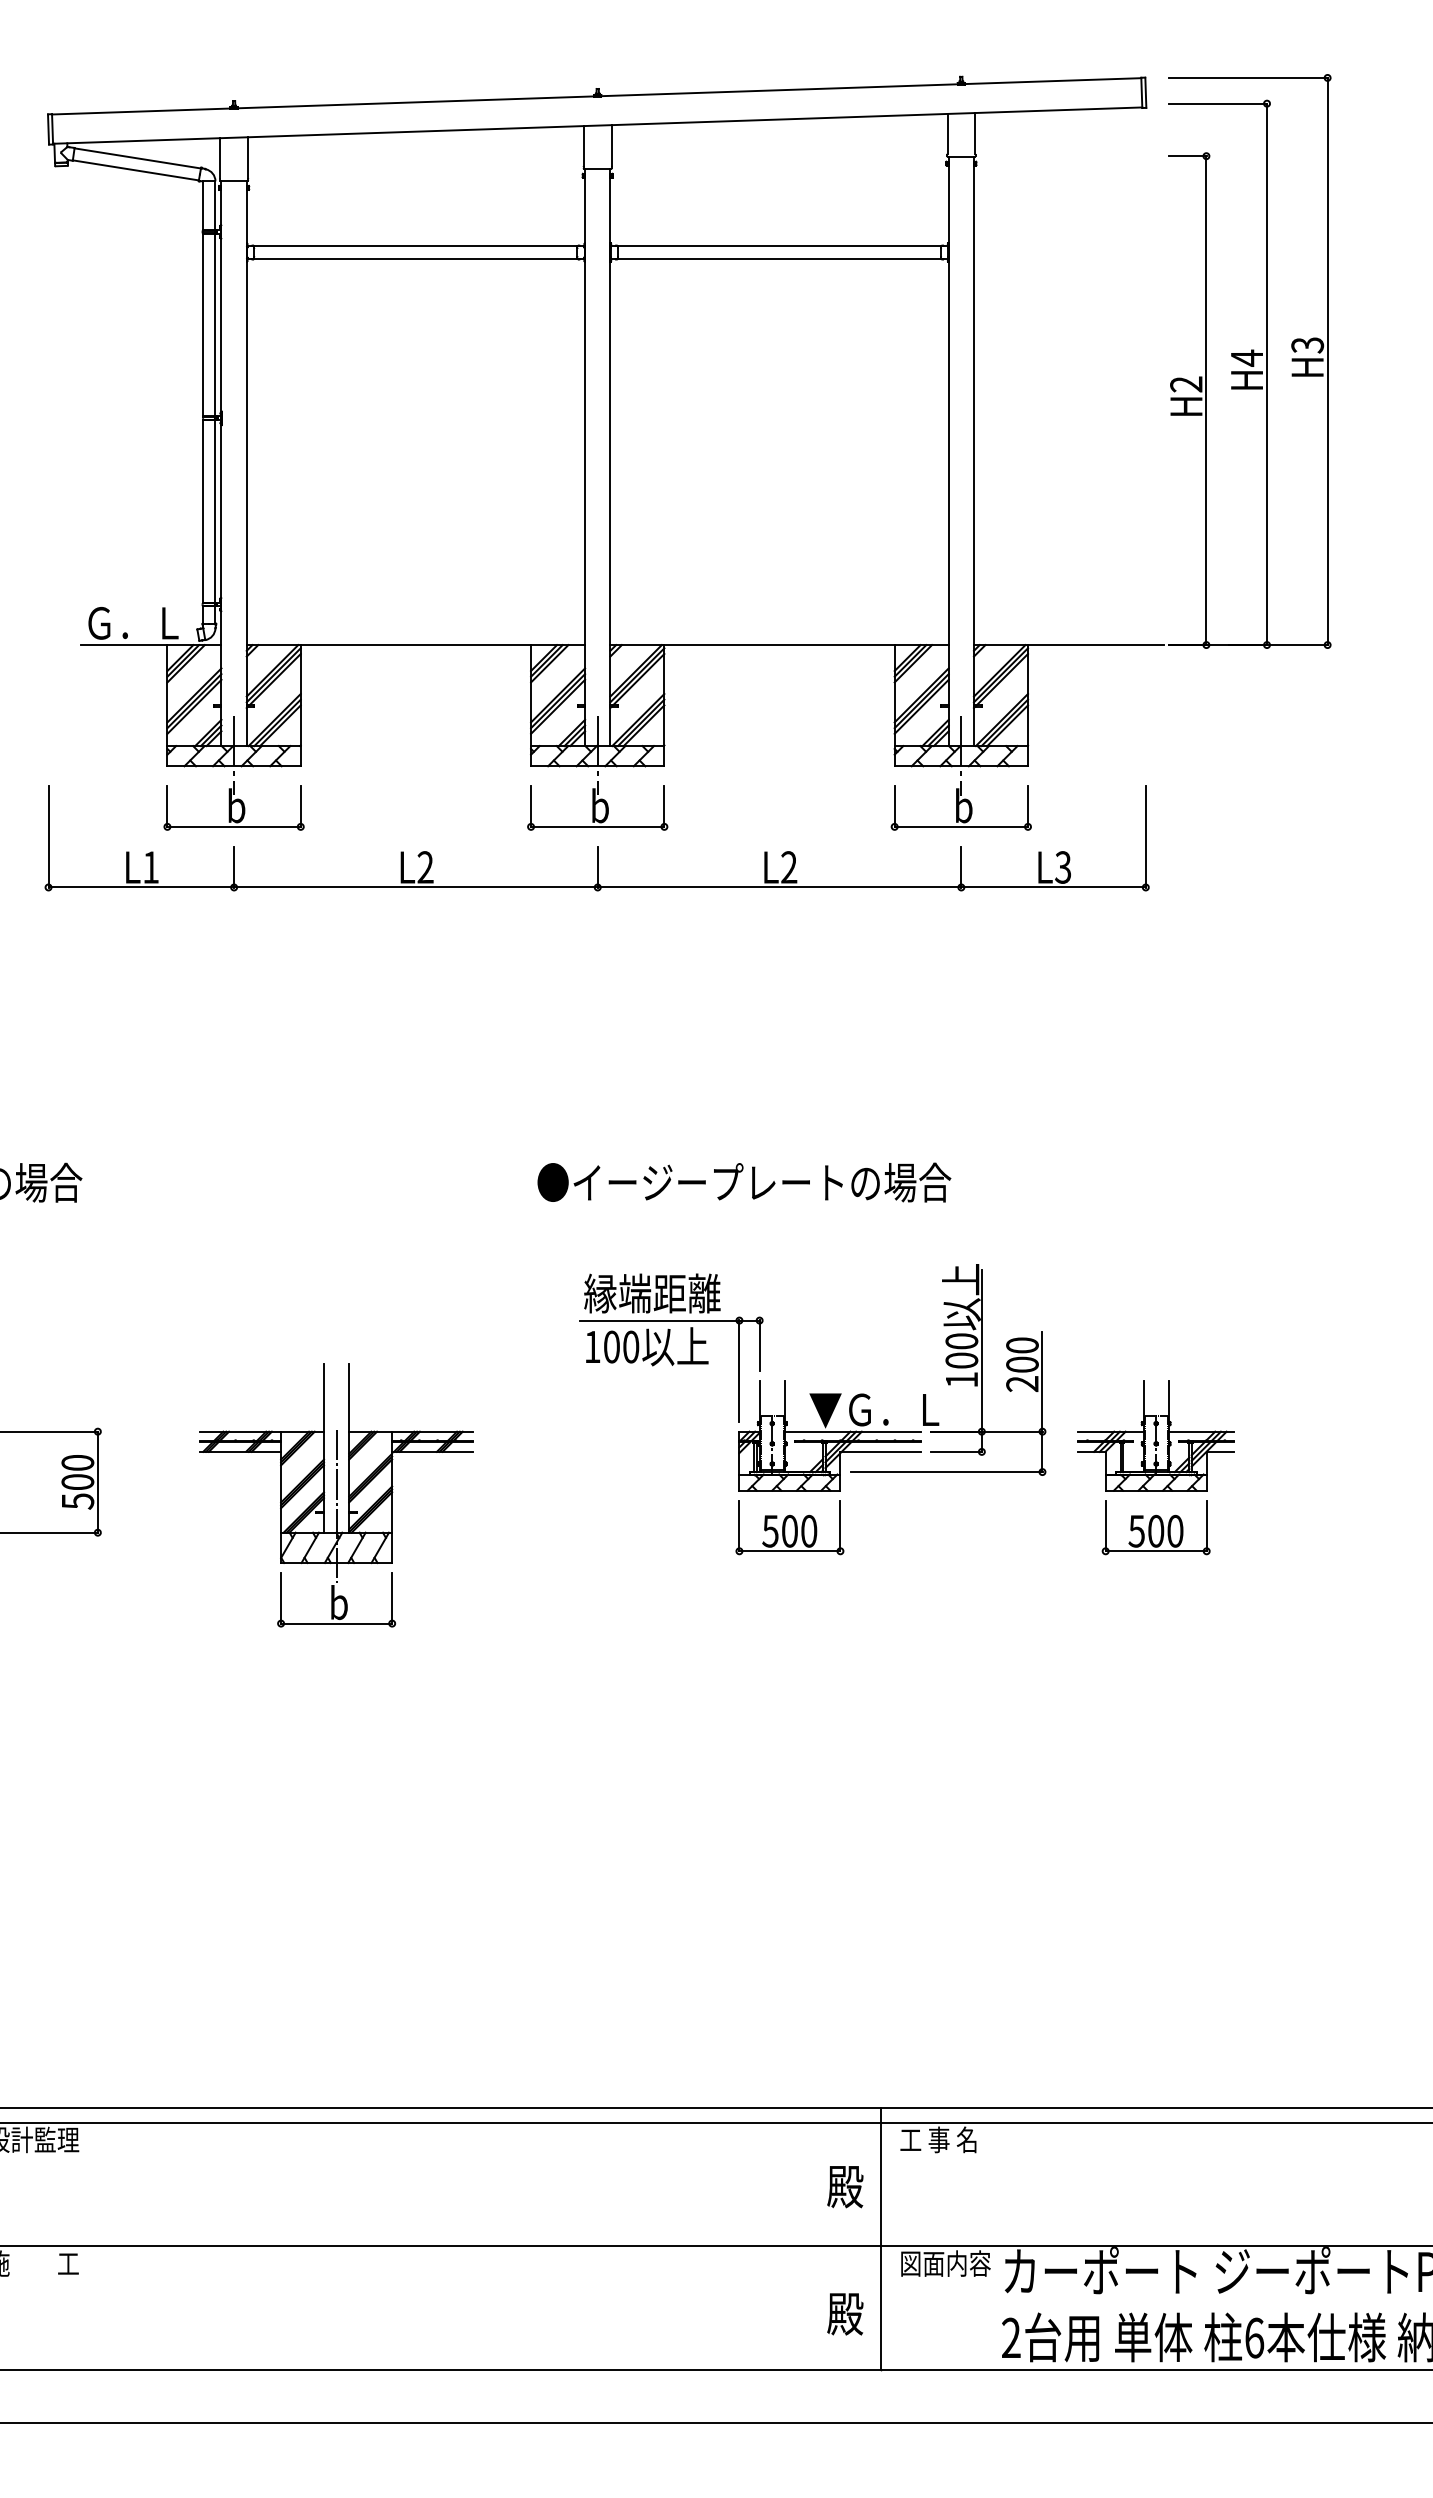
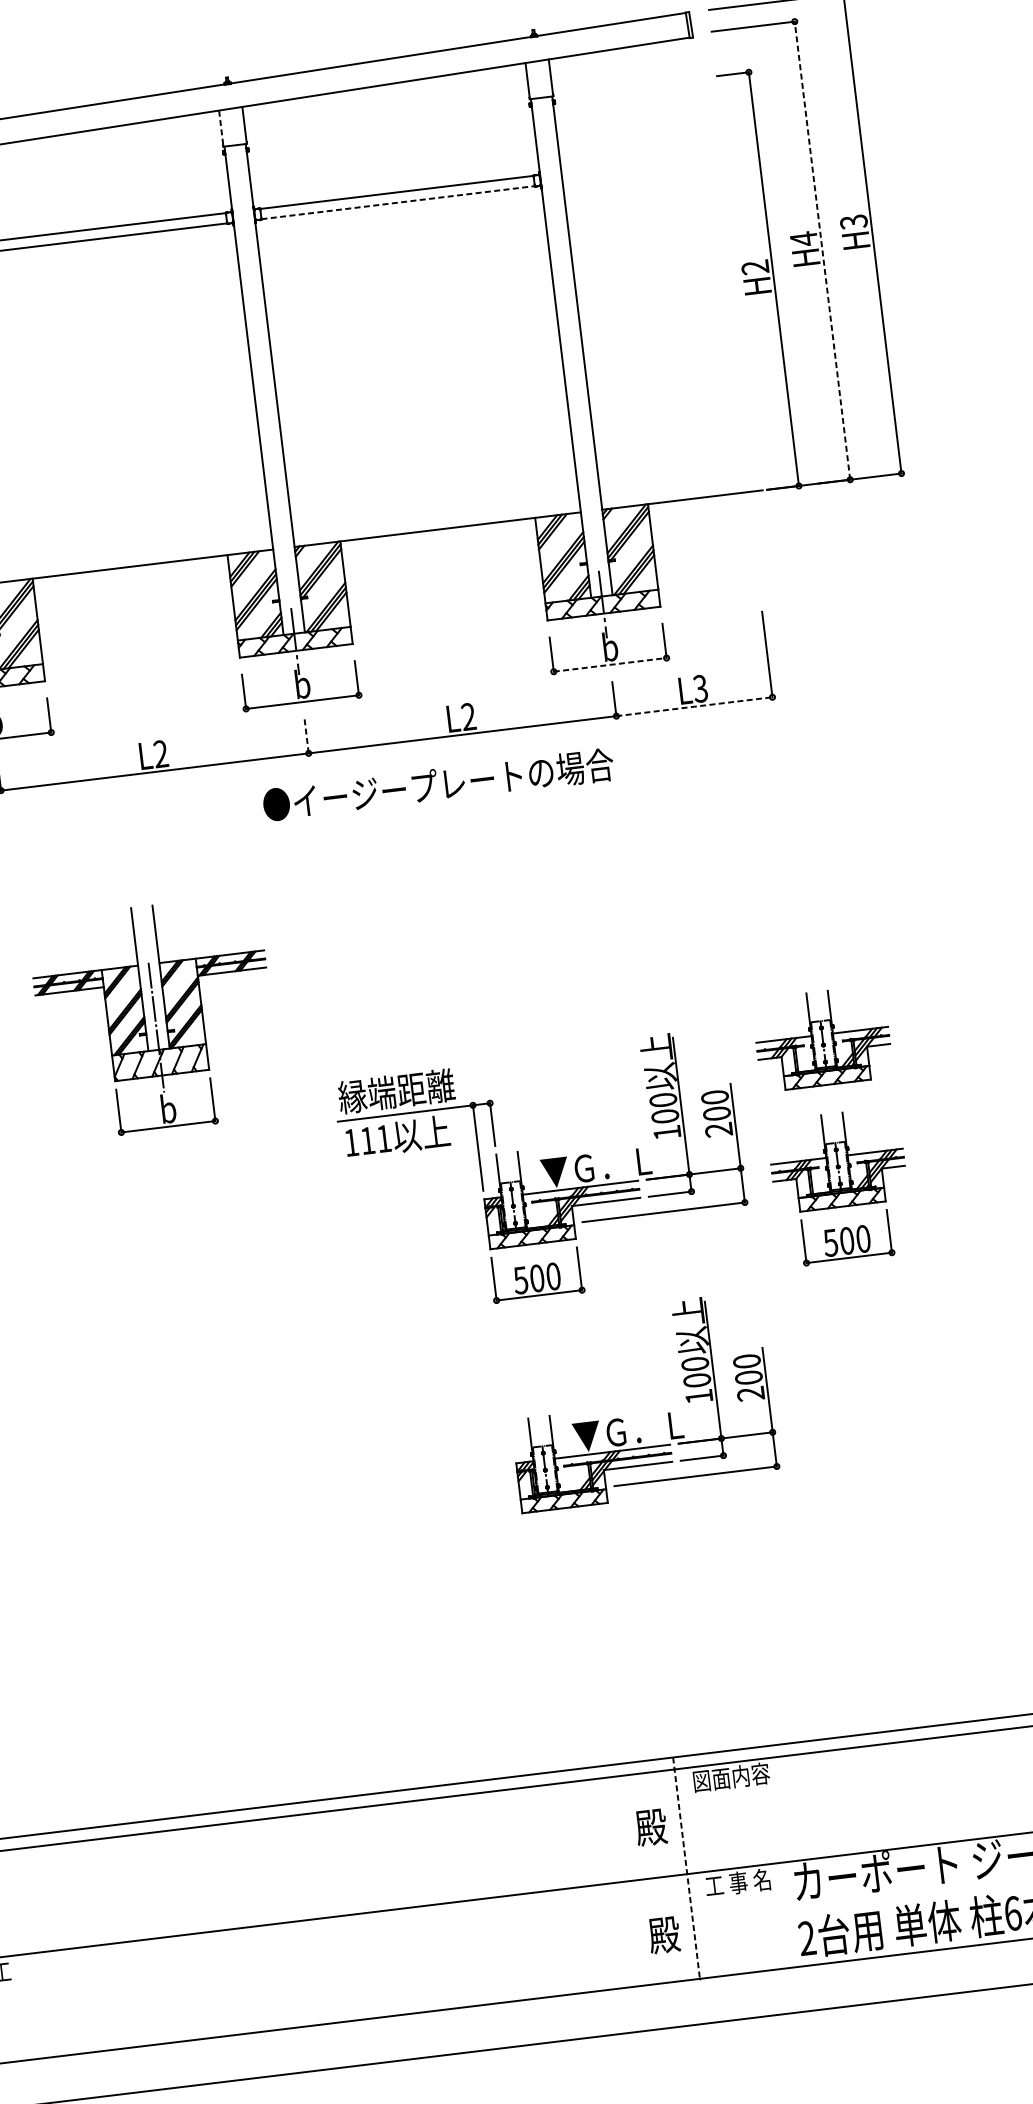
line: (583, 145) -> (220, 127), solid -> dashed
line: (779, 258) -> (398, 202), solid -> dashed
line: (1267, 374) -> (822, 250), solid -> dashed
line: (961, 826) -> (610, 664), solid -> dashed
line: (597, 867) -> (306, 736), solid -> dashed
line: (1054, 887) -> (695, 706), solid -> dashed
text: (744, 1182) -> (438, 784), moved
part: (1155, 1291) -> (822, 1038), added
text: (621, 1346) -> (375, 1139), 100 -> 111
part: (336, 1495) -> (155, 1018), moved
part: (870, 1709) -> (623, 1420), added
text: (945, 2139) -> (731, 1777), 工 事 名 -> 図面内容
line: (880, 2239) -> (686, 1868), solid -> dashed
text: (945, 2263) -> (743, 1882), 図面内容 -> 工 事 名

